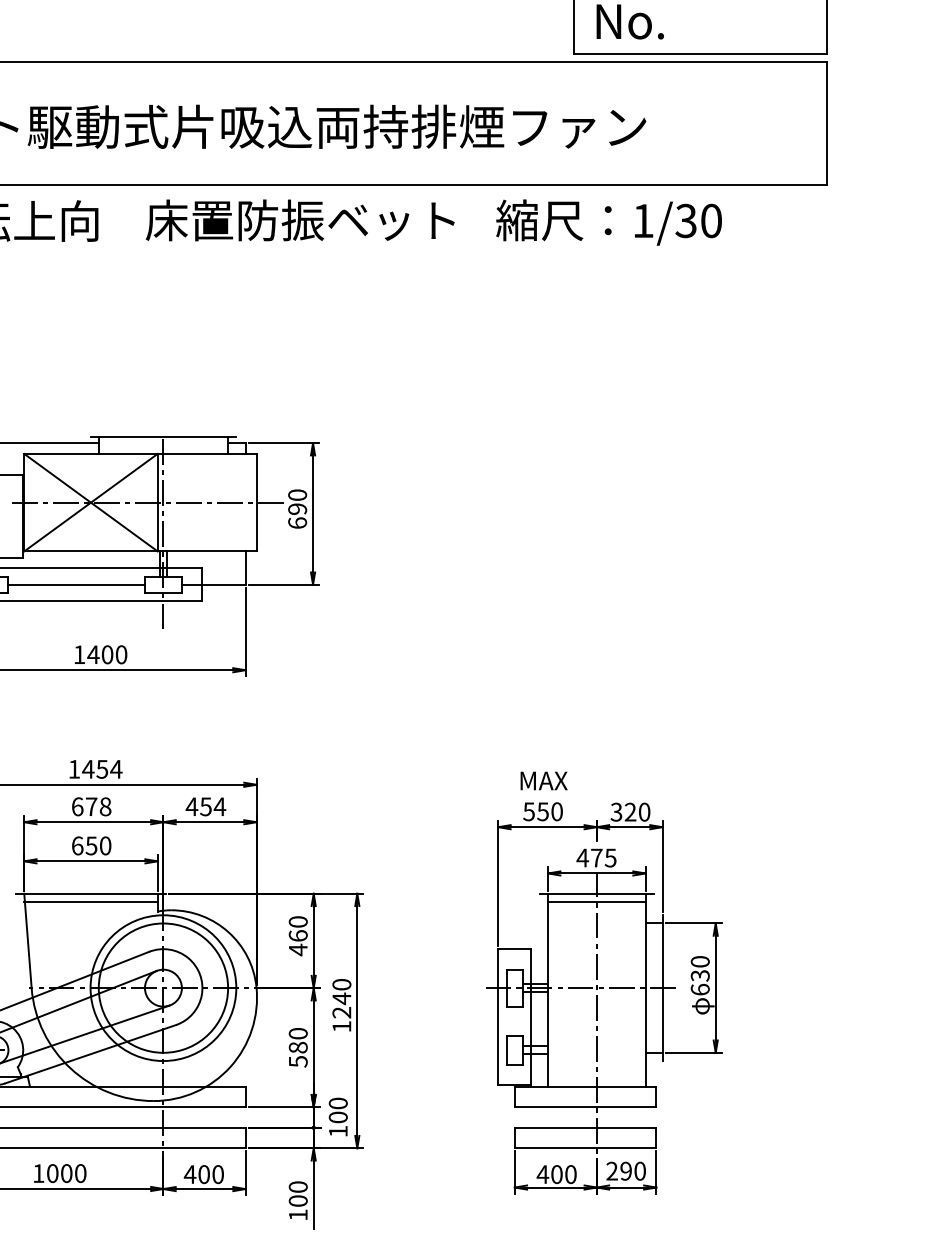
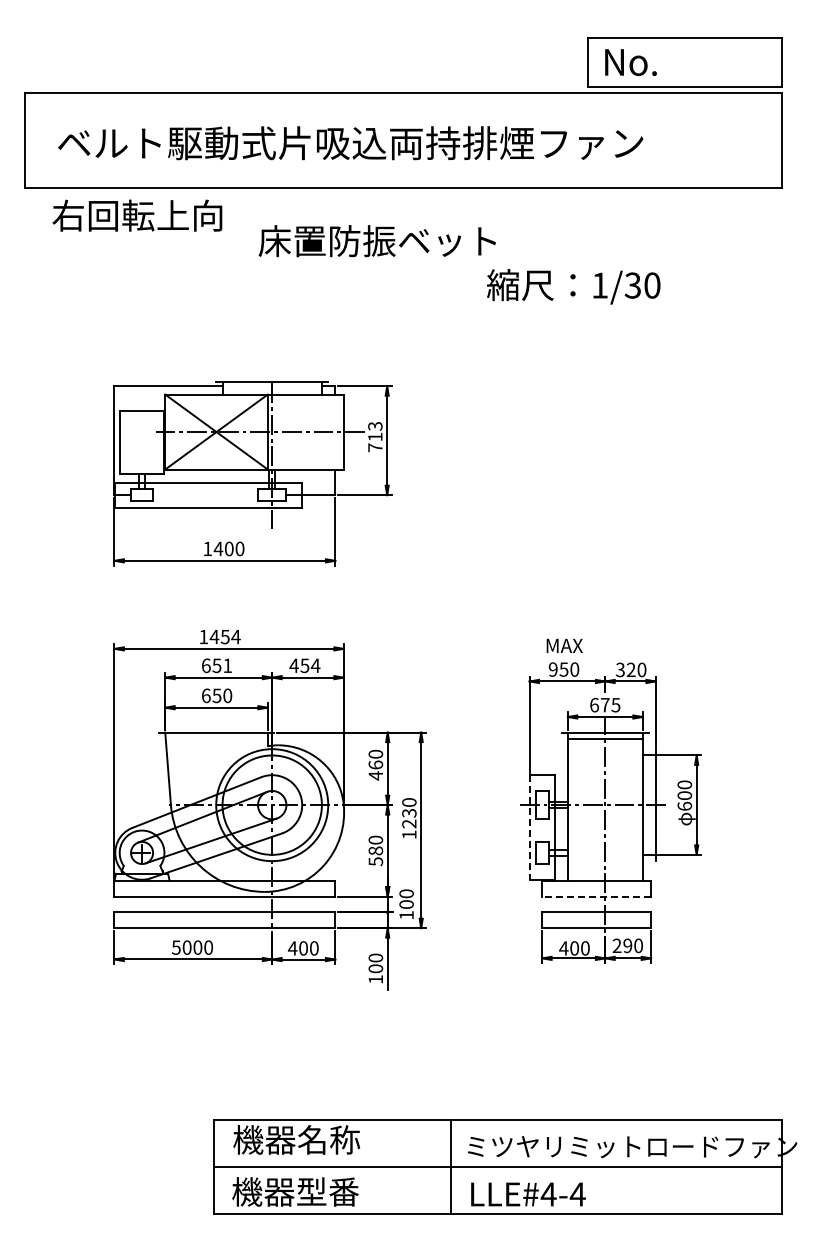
text: (299, 220) -> (376, 241), moved
text: (608, 222) -> (573, 286), moved
text: (297, 508) -> (375, 436), 690 -> 713
line: (76, 585) -> (205, 495), removed
text: (98, 806) -> (222, 665), 678 -> 651
text: (528, 811) -> (552, 669), 550 -> 950
text: (582, 857) -> (594, 704), 475 -> 675
line: (90, 901) -> (216, 738), removed
text: (699, 975) -> (684, 795), 630 -> 600
text: (342, 999) -> (409, 813), 1240 -> 1230
line: (498, 1017) -> (529, 827), solid -> dashed
line: (585, 1107) -> (596, 896), solid -> dashed
text: (37, 1173) -> (175, 947), 1000 -> 5000

